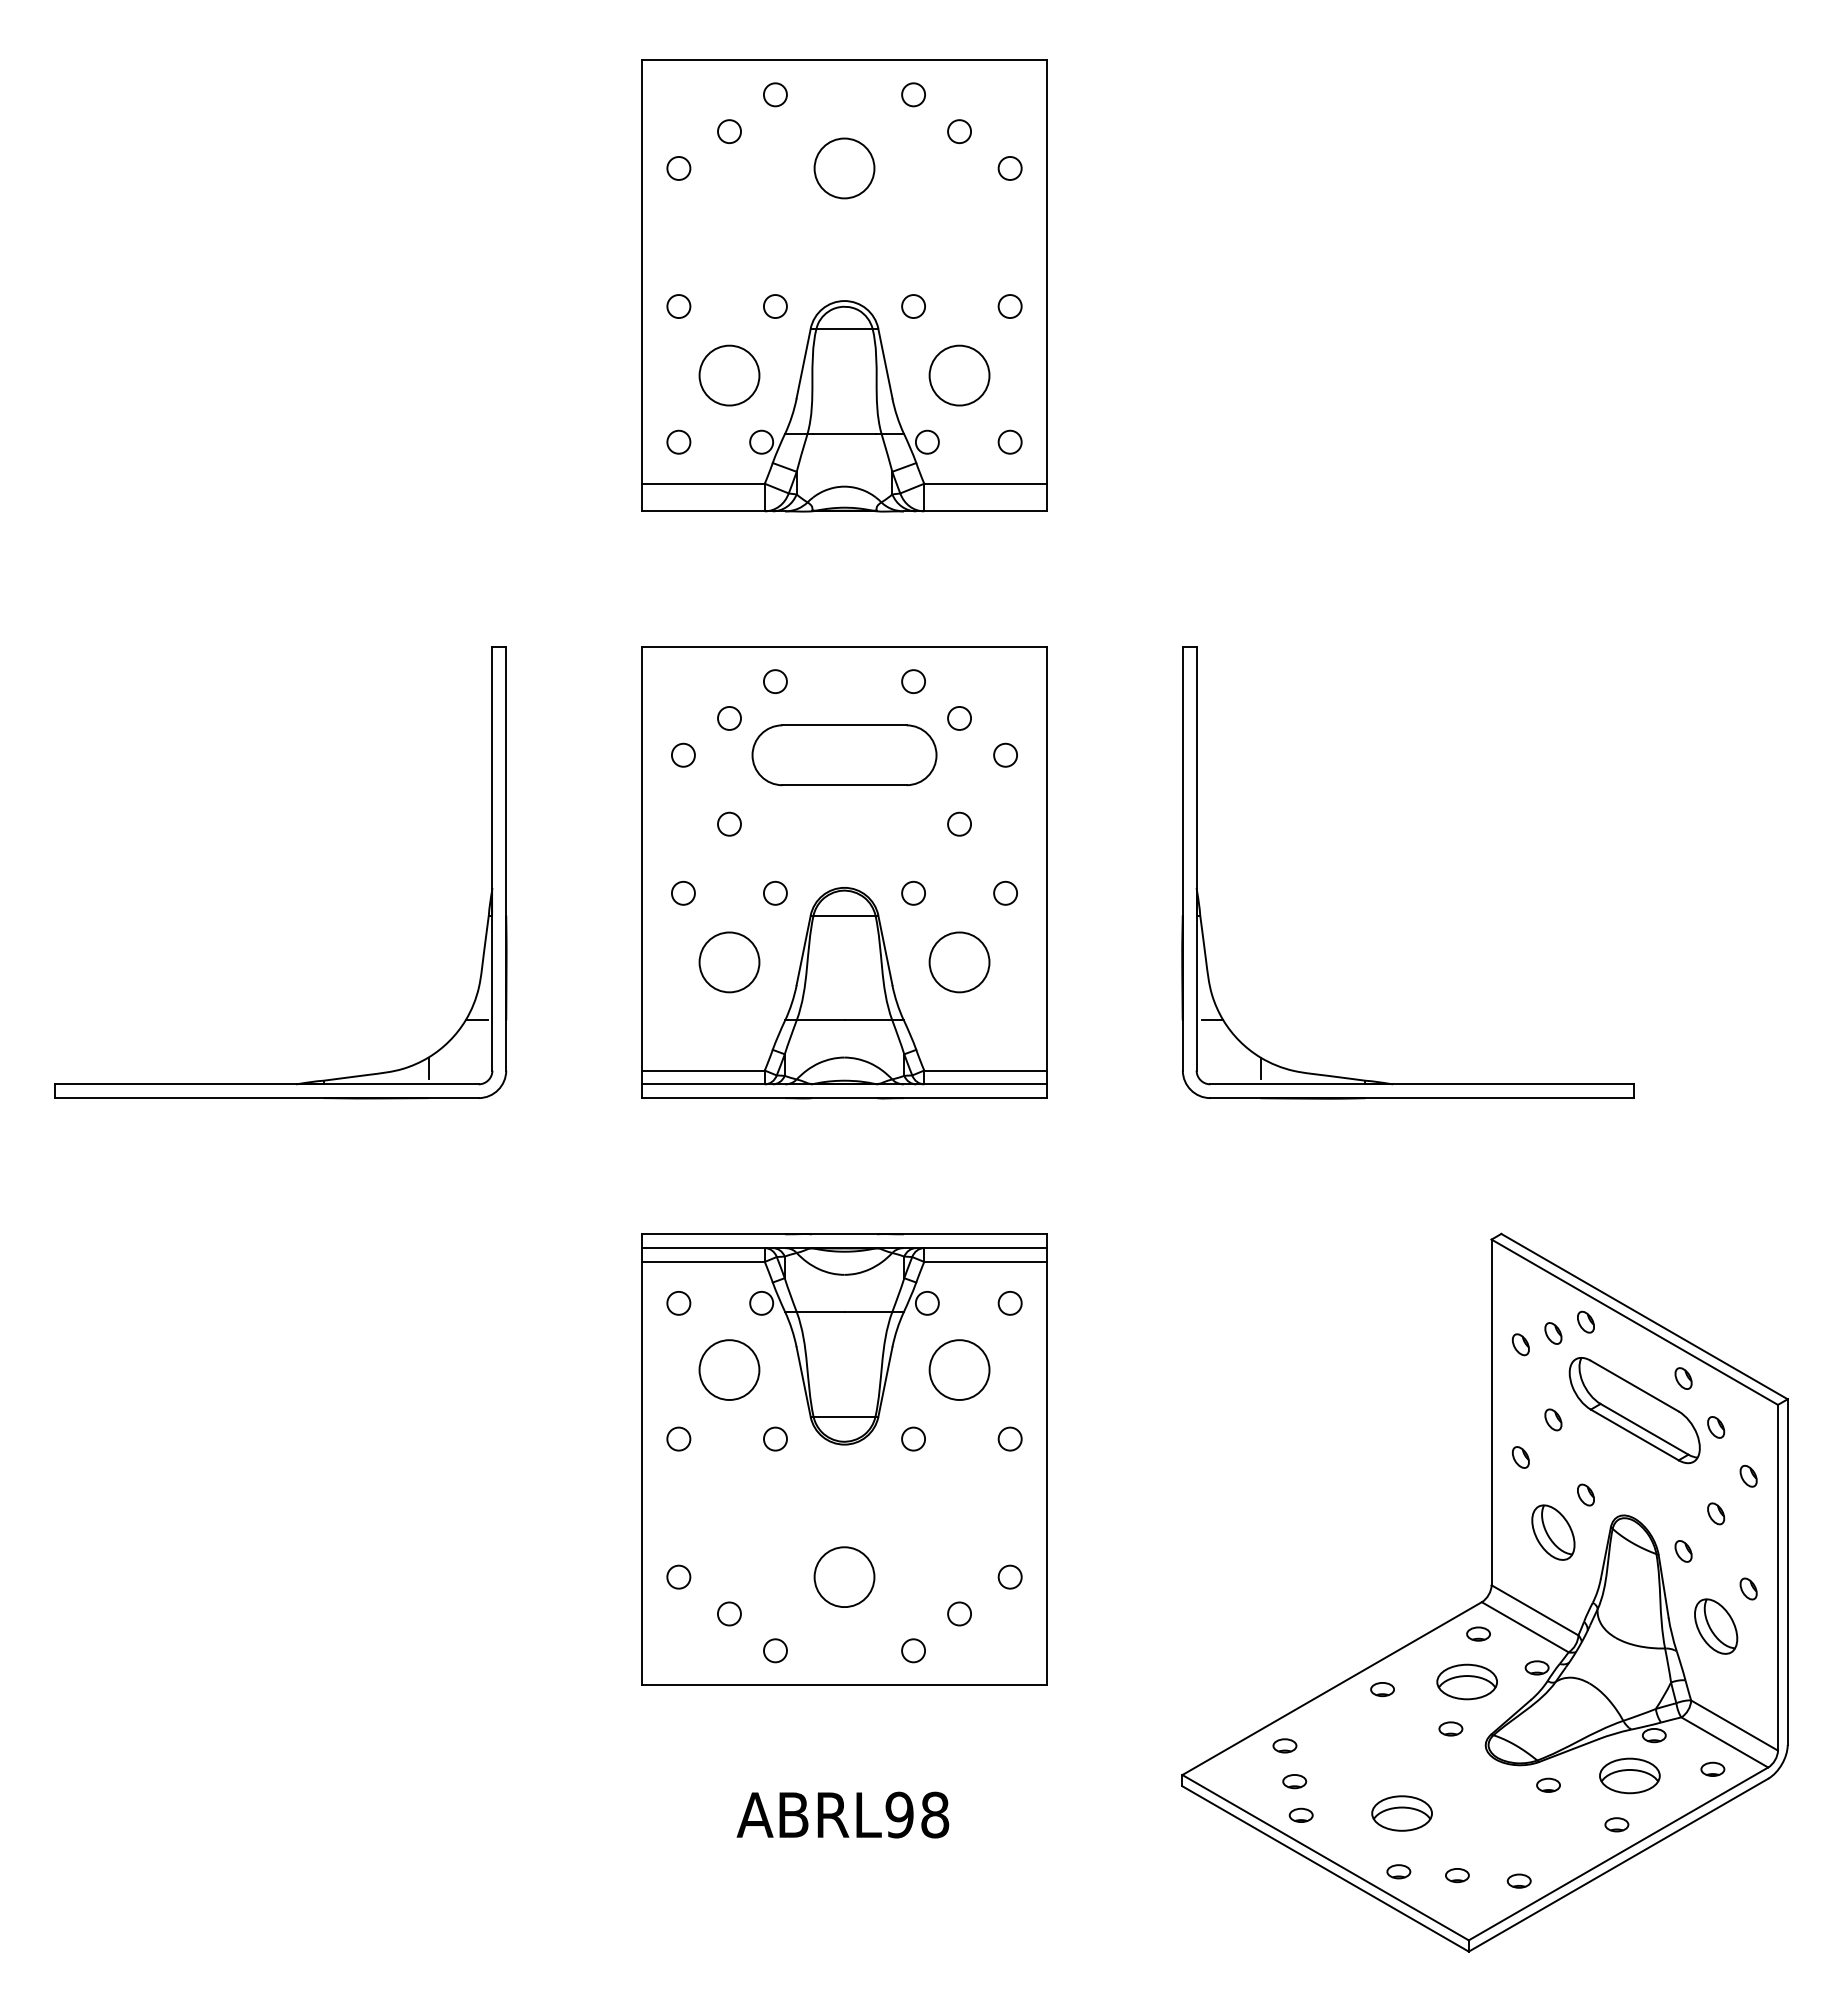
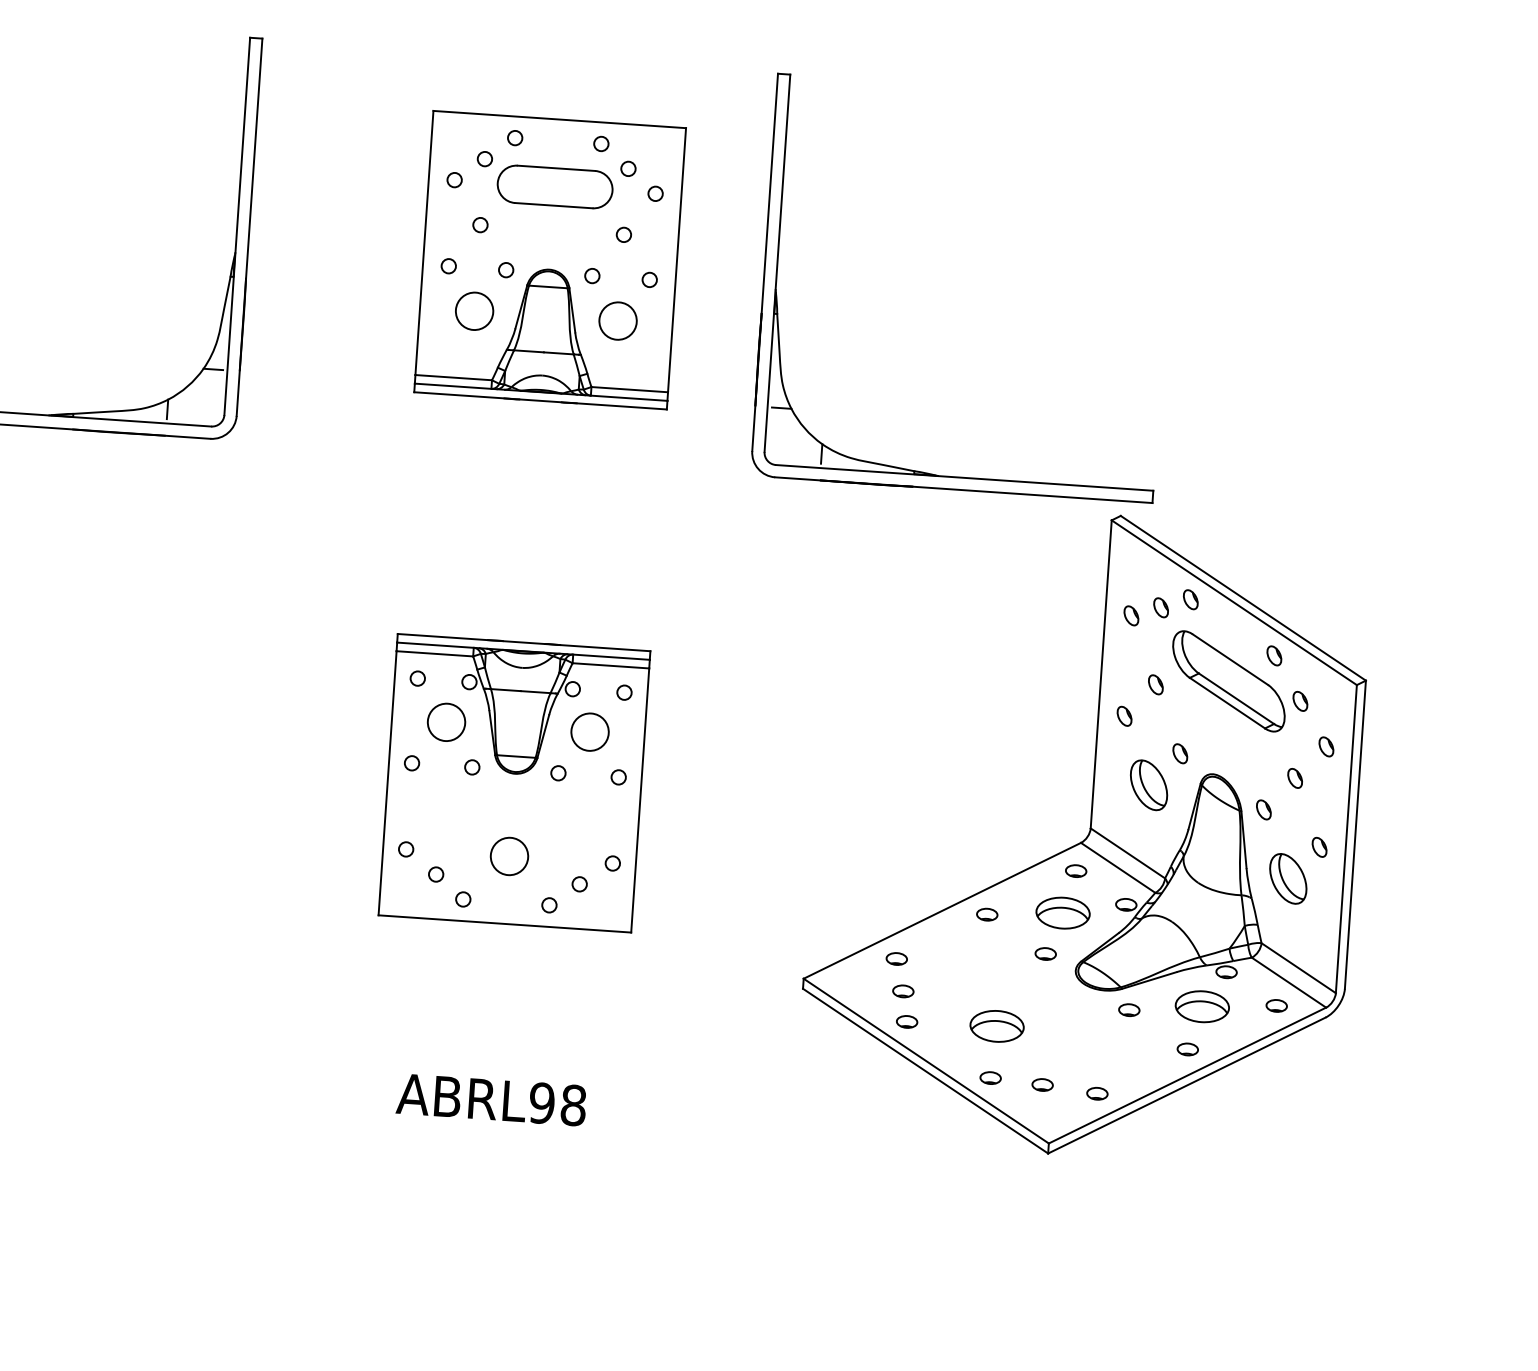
part: (844, 872) -> (550, 259), size x0.7
part: (1200, 905) -> (778, 305), moved
part: (844, 1459) -> (514, 783), size x0.7
part: (1484, 1592) -> (1083, 834), moved

